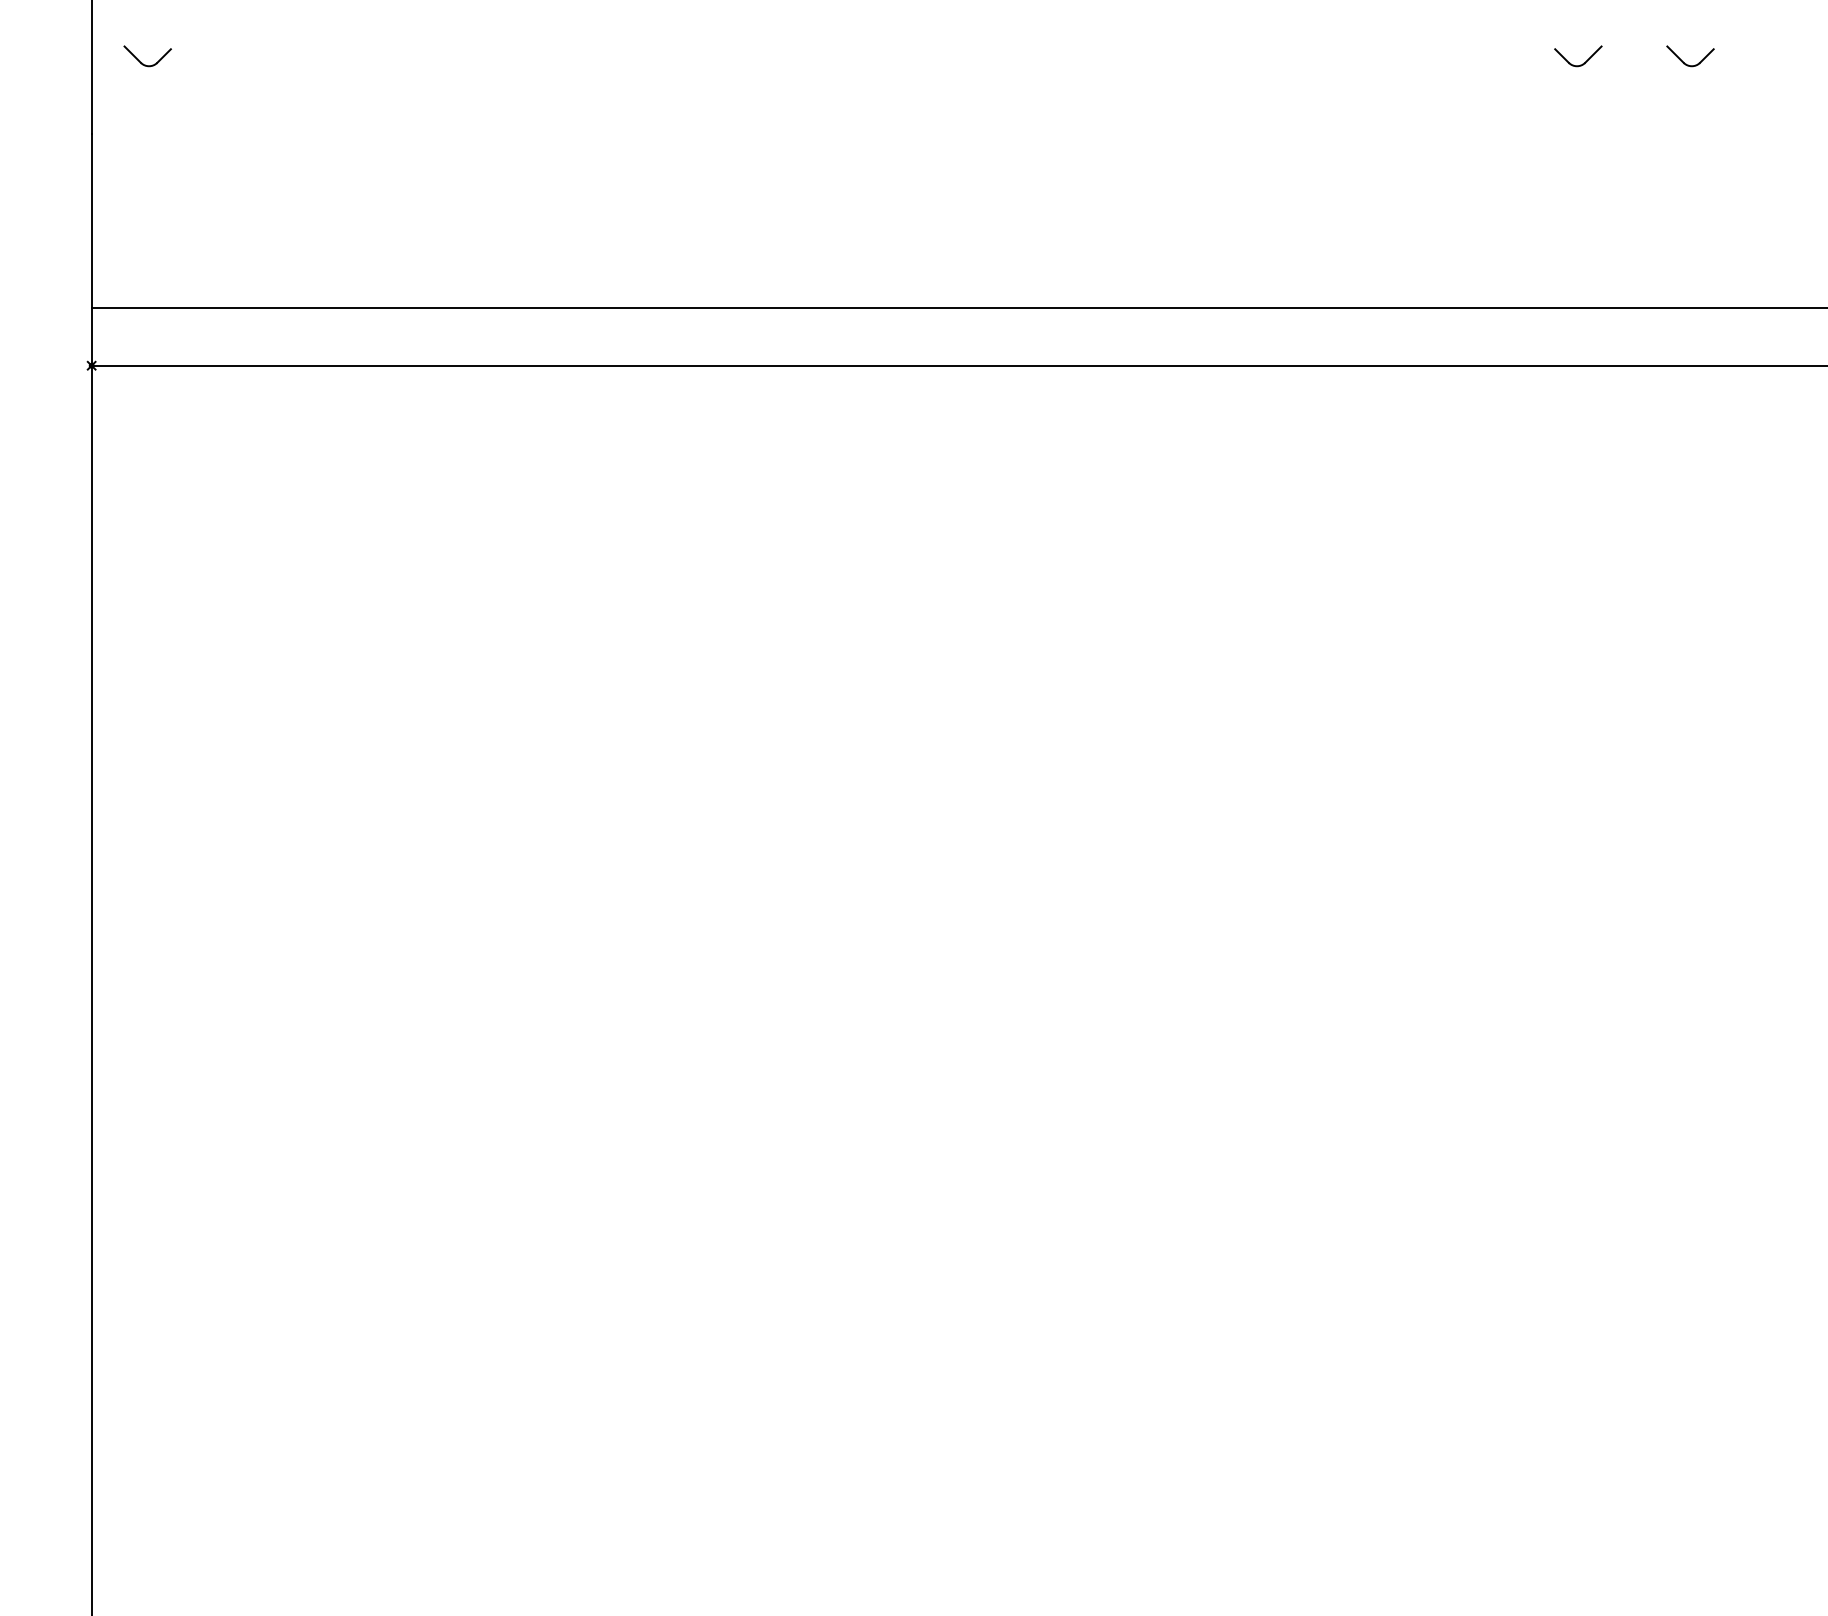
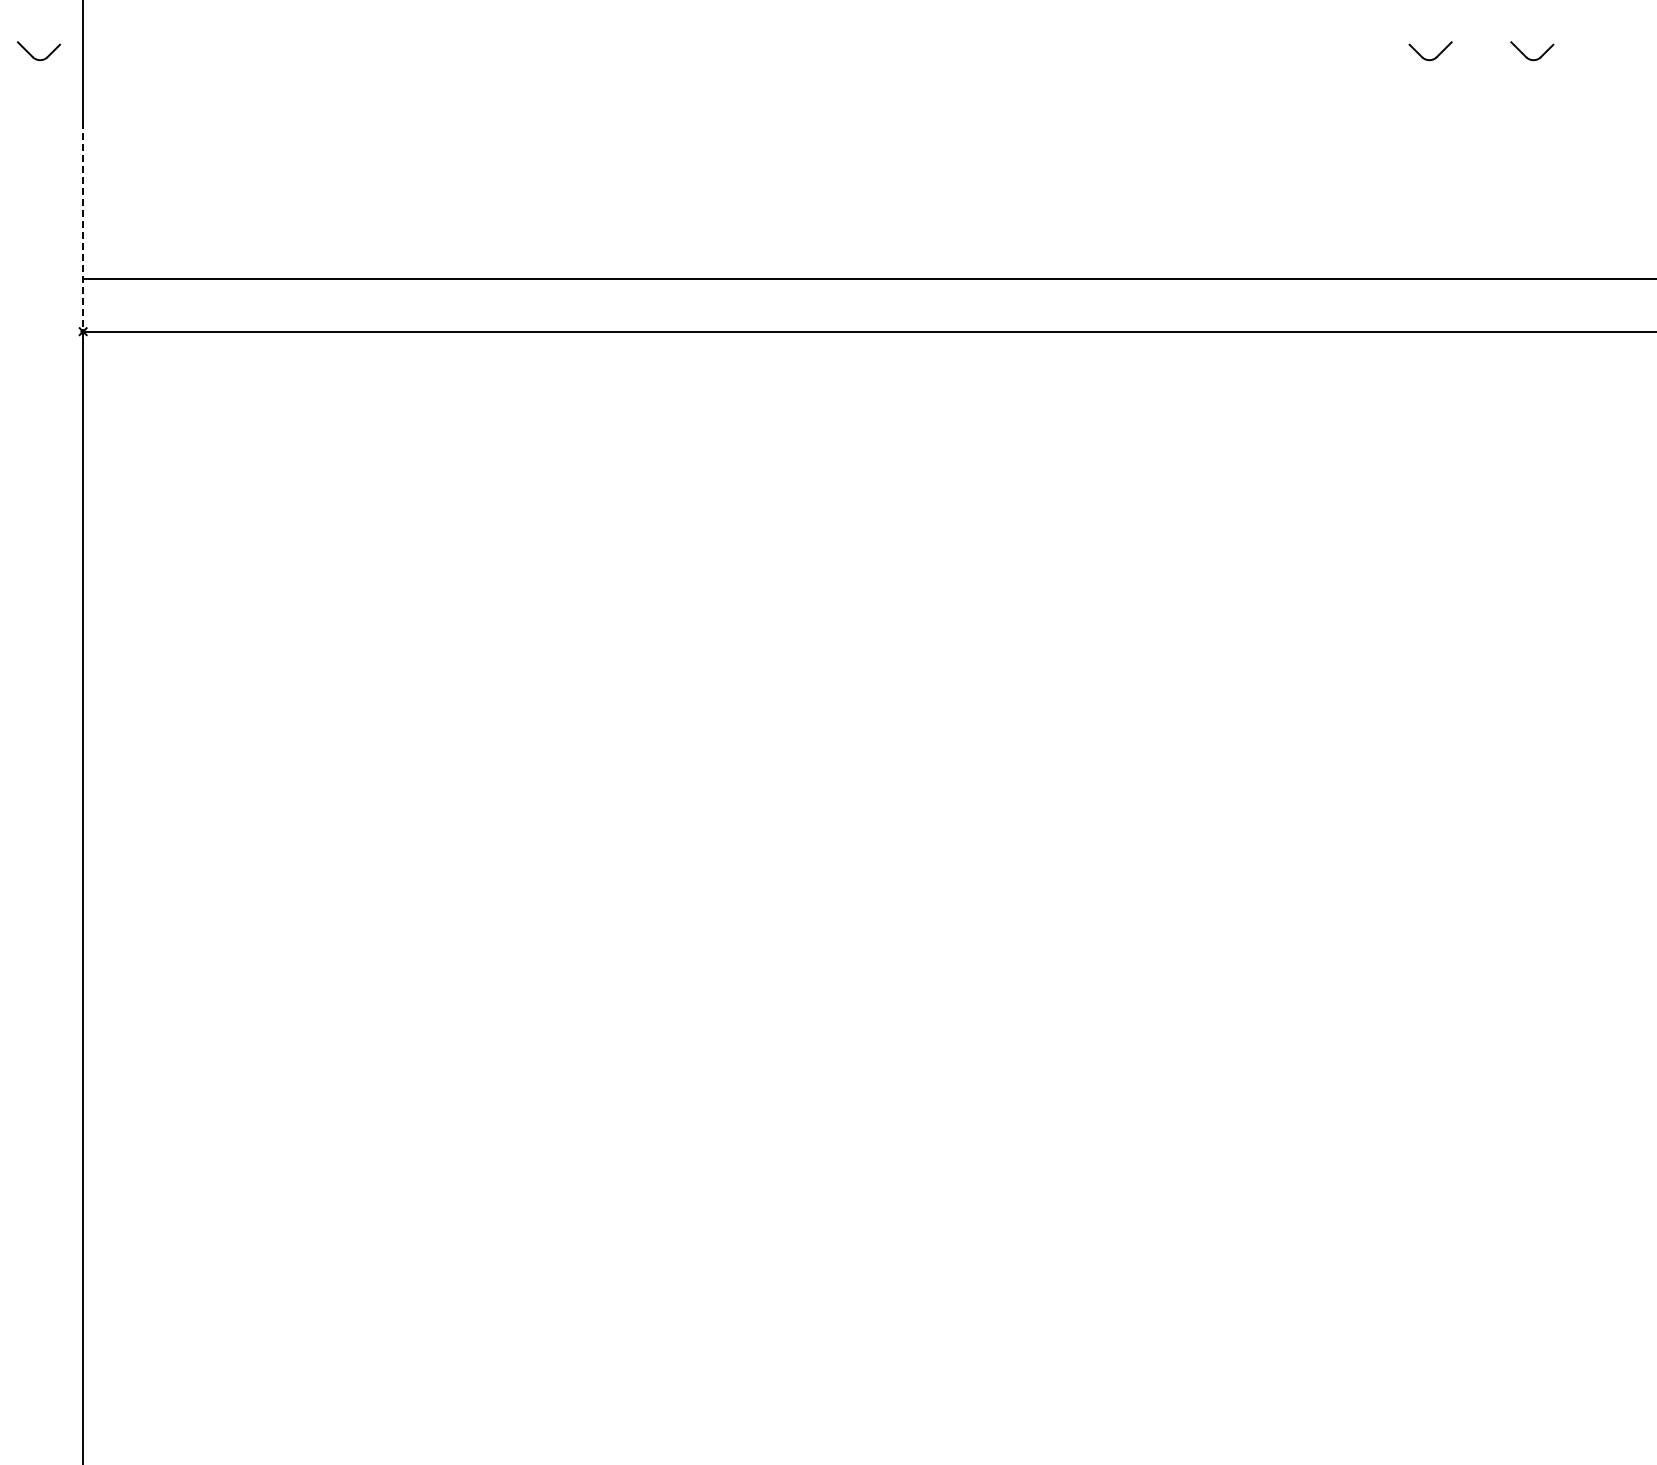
part: (141, 62) -> (33, 56), moved
line: (92, 249) -> (83, 226), solid -> dashed

